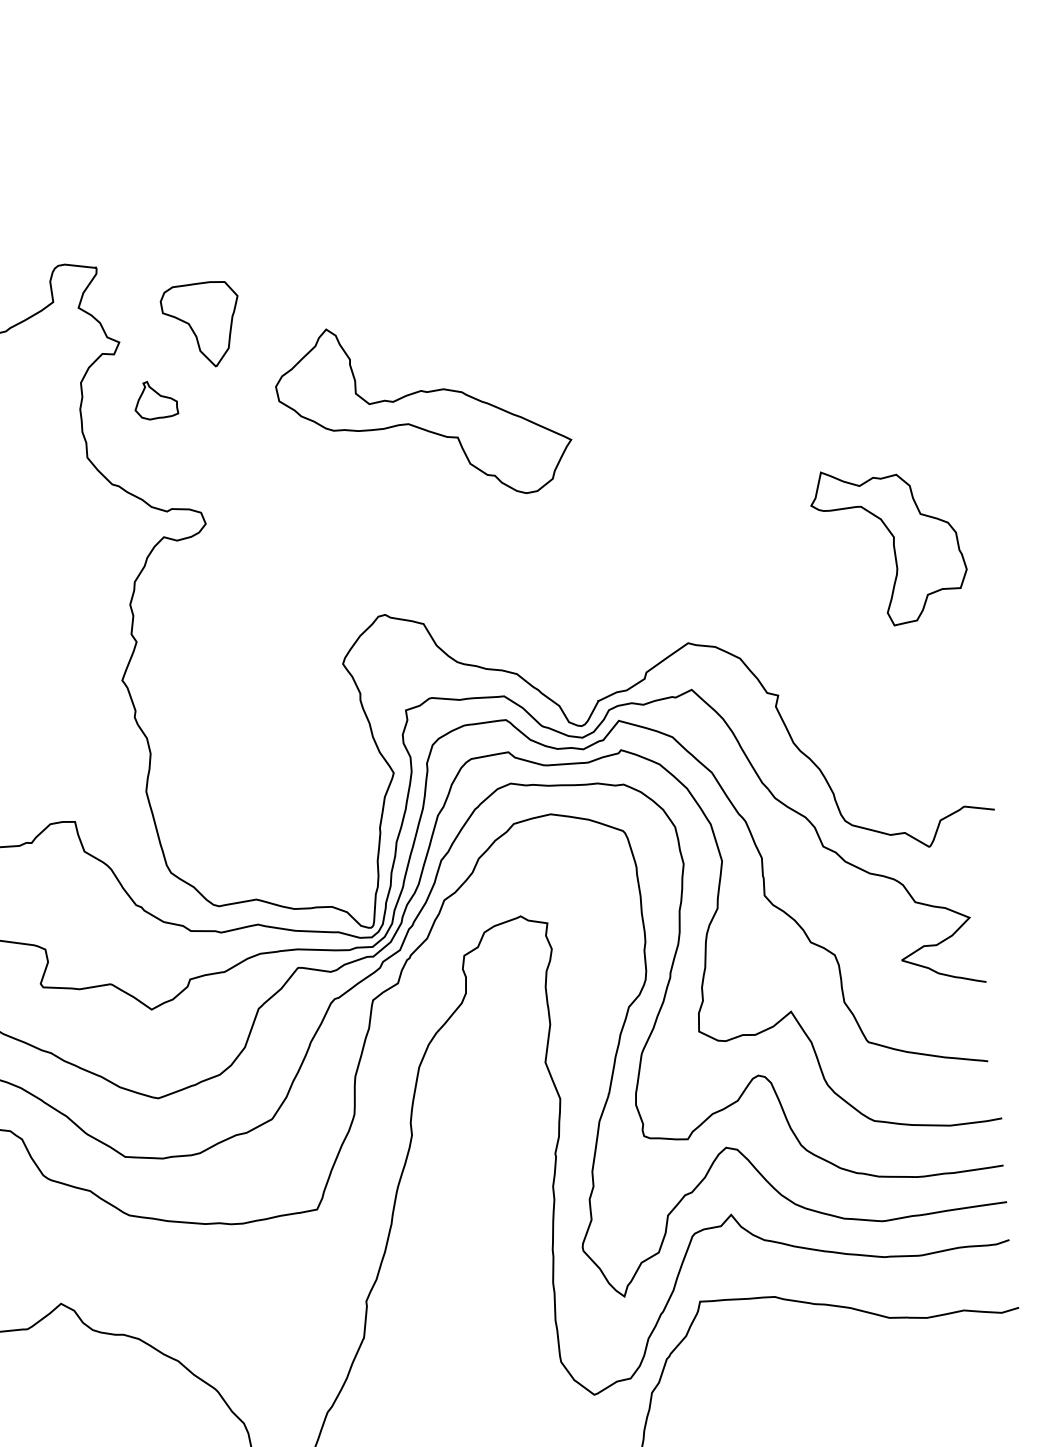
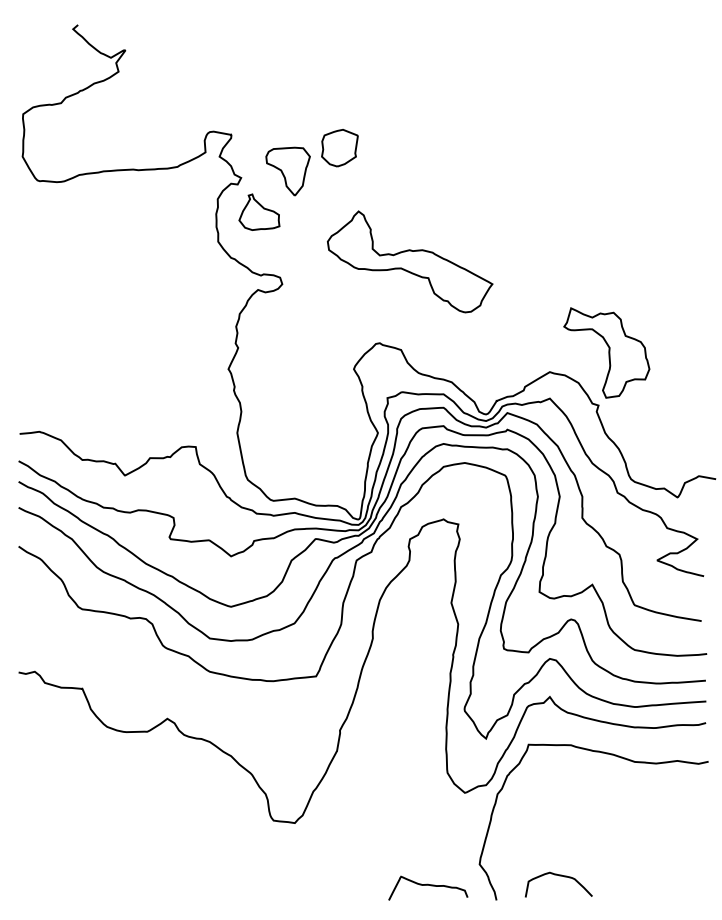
part: (288, 277) -> (339, 148), added
part: (156, 399) -> (259, 211), size x1.67
part: (424, 410) -> (410, 261), moved
part: (888, 545) -> (606, 352), moved

